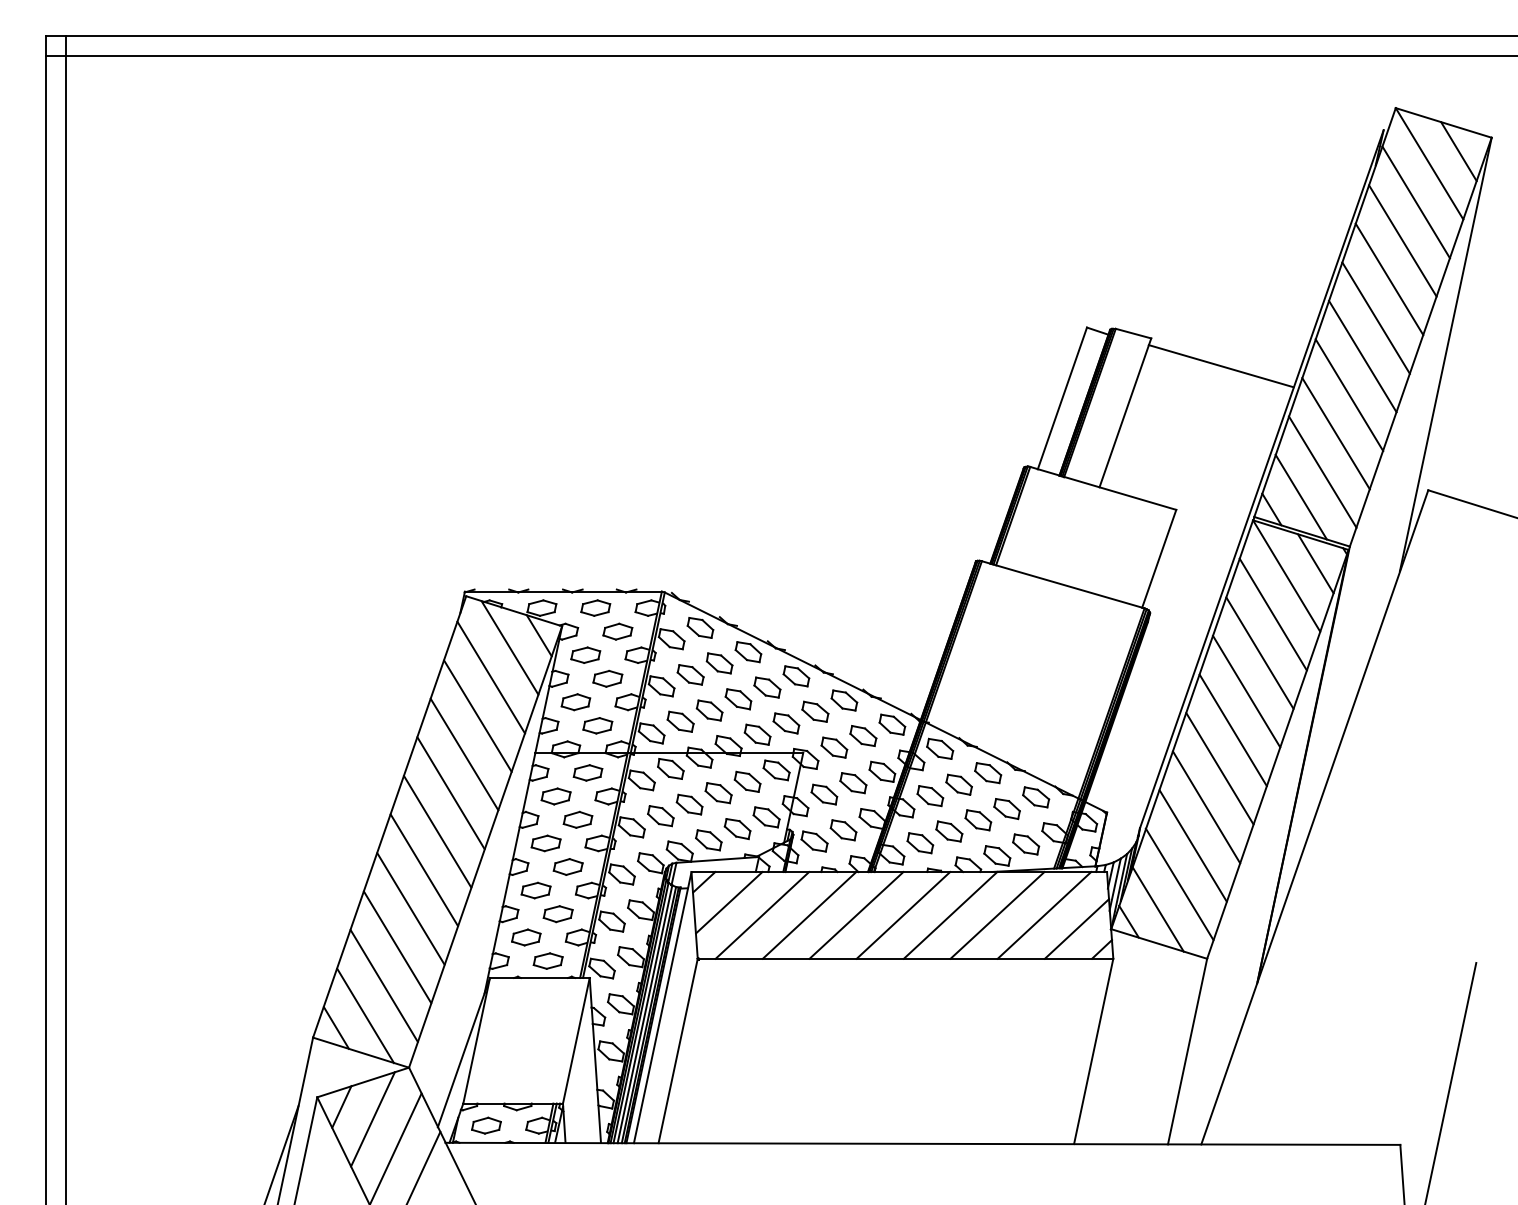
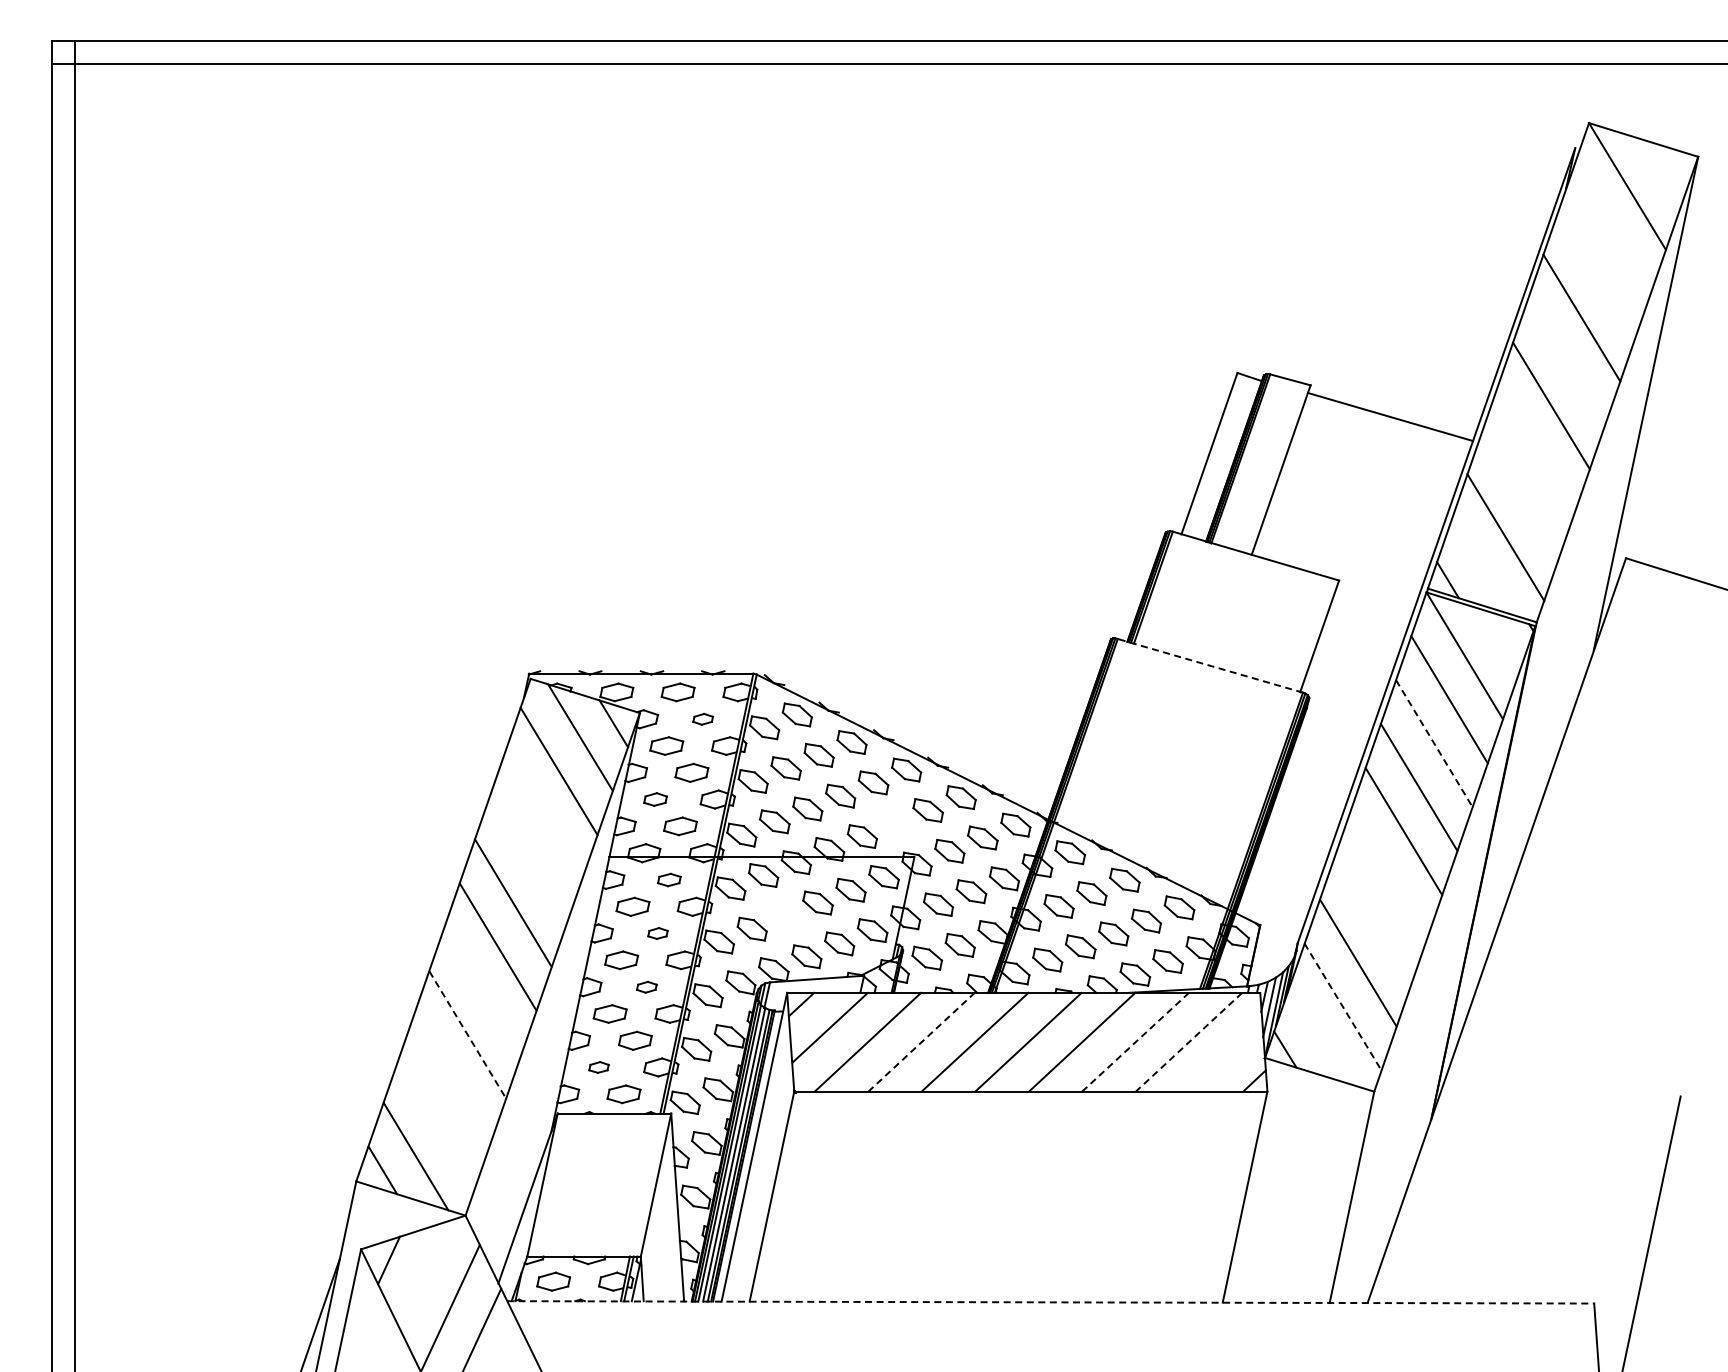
line: (1458, 151) -> (1660, 172), removed
line: (1415, 202) -> (1611, 230), removed
line: (1402, 241) -> (1596, 274), removed
line: (1376, 317) -> (1566, 361), removed
line: (1348, 394) -> (1535, 449), removed
line: (1335, 433) -> (1520, 493), removed
line: (1301, 496) -> (1481, 565), removed
line: (1315, 563) -> (1497, 641), removed
line: (1062, 584) -> (1209, 665), solid -> dashed
part: (617, 631) -> (702, 719), size x0.6
line: (1260, 653) -> (1434, 744), solid -> dashed
part: (575, 702) -> (655, 799), size x0.7
line: (477, 716) -> (543, 815), removed
part: (785, 723) -> (894, 823), removed
line: (464, 754) -> (528, 858), removed
line: (1219, 768) -> (1388, 874), removed
part: (588, 772) -> (669, 879), size x0.7
part: (689, 804) -> (784, 916), removed
line: (1206, 806) -> (1373, 918), removed
part: (577, 819) -> (657, 933), size x0.6
part: (567, 867) -> (646, 987), size x0.6
line: (423, 869) -> (482, 990), removed
line: (1180, 884) -> (1343, 1007), solid -> dashed
line: (410, 909) -> (467, 1035), solid -> dashed
line: (1158, 909) -> (1318, 1035), removed
line: (809, 915) -> (921, 1042), solid -> dashed
line: (997, 915) -> (1135, 1042), solid -> dashed
line: (1044, 915) -> (1189, 1042), solid -> dashed
line: (1076, 928) -> (1225, 1057), removed
part: (525, 937) -> (598, 1067), size x0.6
line: (397, 947) -> (452, 1078), removed
line: (384, 985) -> (437, 1122), removed
line: (372, 1119) -> (424, 1274), removed
line: (922, 1143) -> (1050, 1302), solid -> dashed

